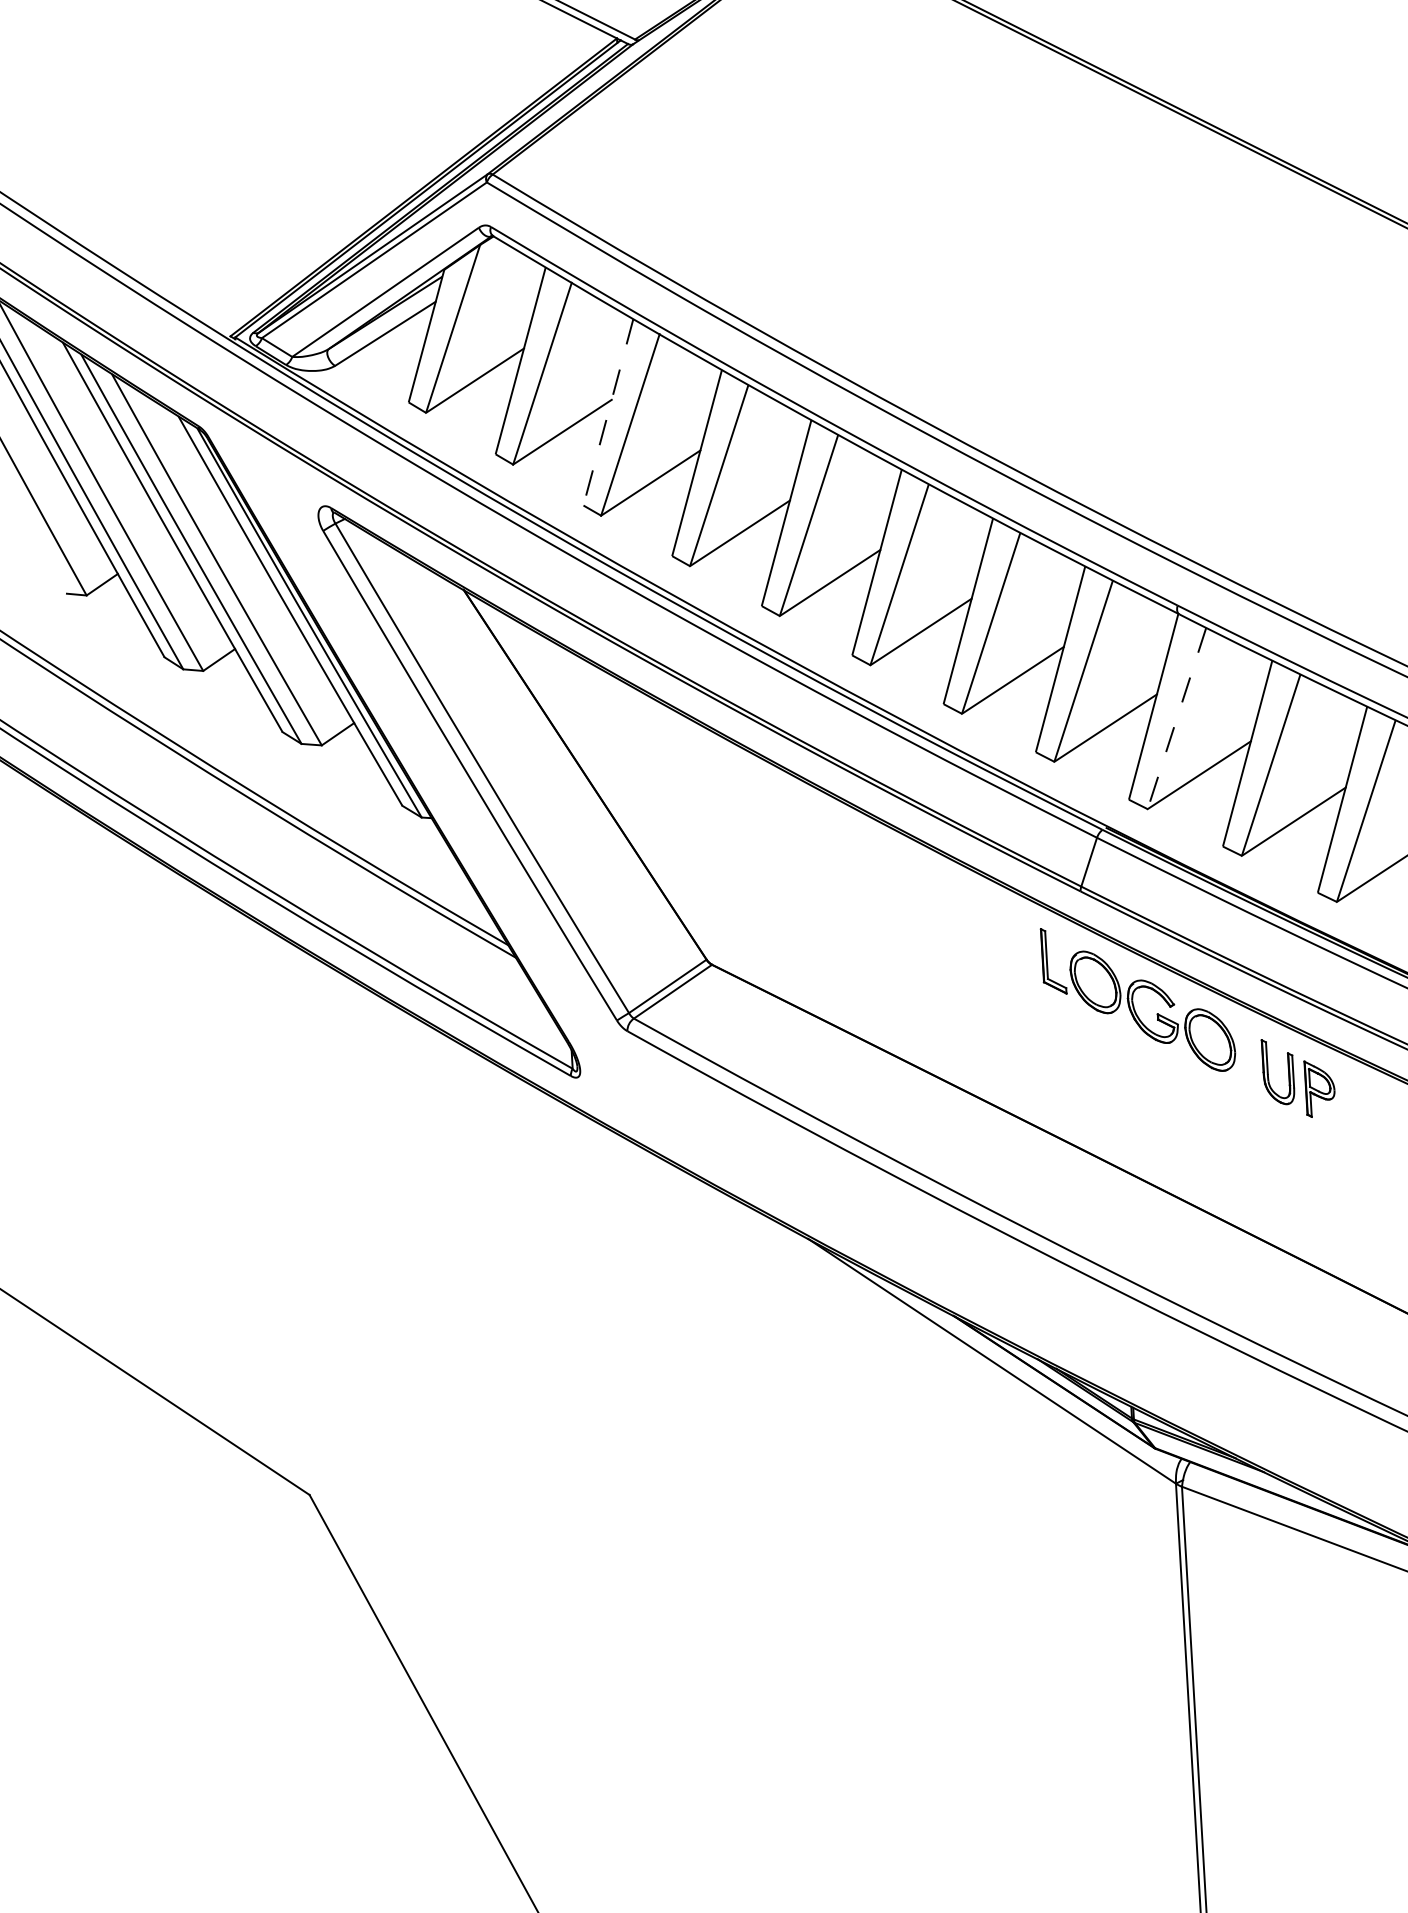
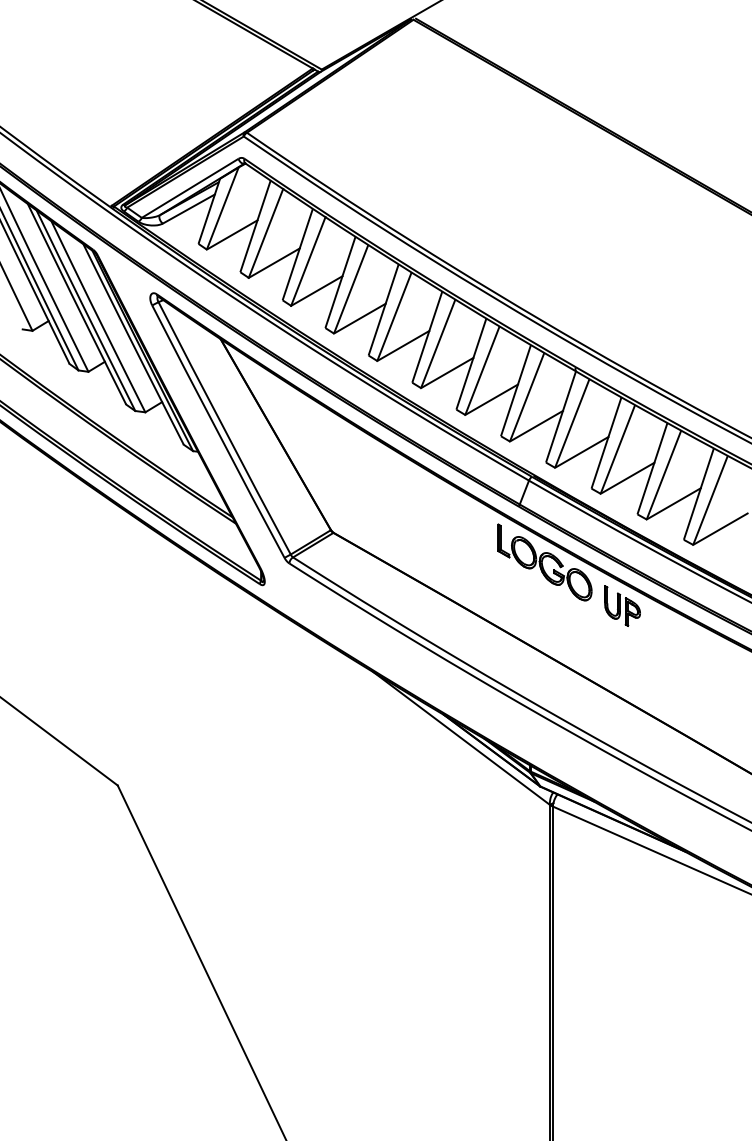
line: (609, 410) -> (298, 253), dashed -> solid
line: (1177, 716) -> (572, 422), dashed -> solid

